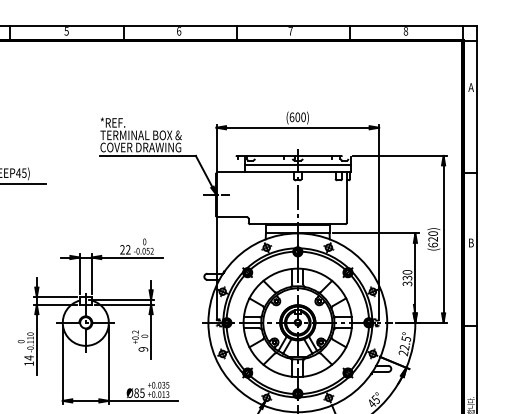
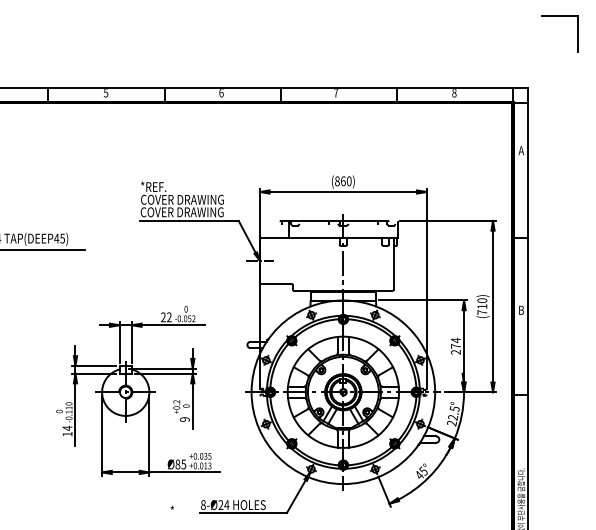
text: (295, 117) -> (340, 181), (600) -> (860)
text: (141, 135) -> (182, 199), TERMINAL BOX & -> COVER DRAWING
line: (297, 165) -> (343, 230), removed
text: (433, 242) -> (482, 309), (620) -> (710)
text: (407, 277) -> (455, 345), 330 -> 274

